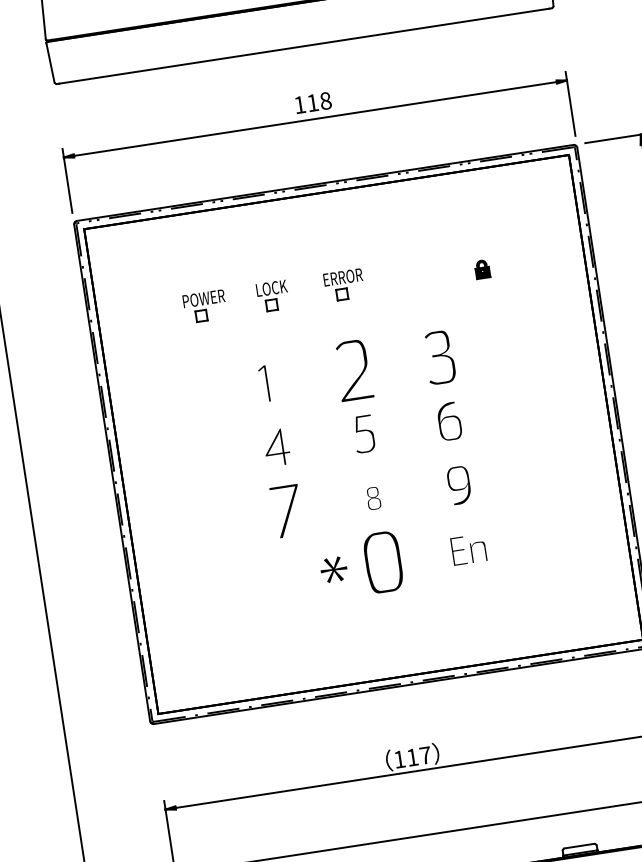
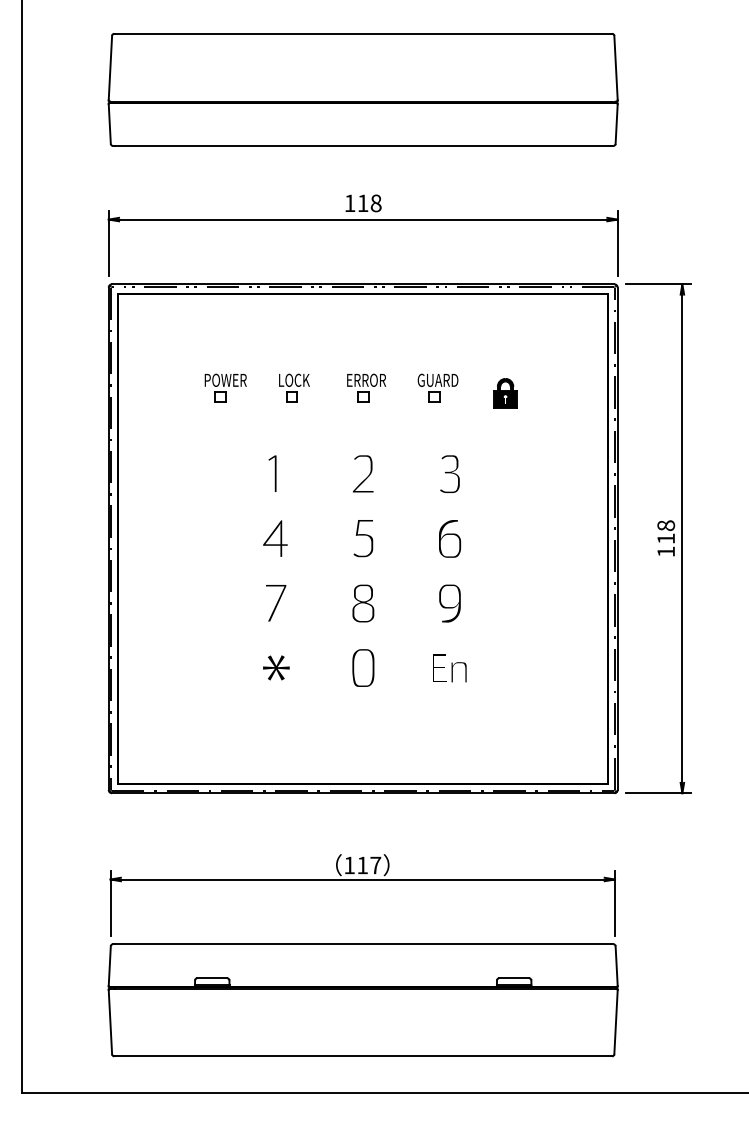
part: (482, 269) -> (505, 393), size x1.67
part: (414, 273) -> (437, 387), added
part: (439, 356) -> (449, 473), size x0.71
part: (354, 369) -> (363, 473), size x0.62
part: (373, 498) -> (363, 603), size x1.67
part: (287, 511) -> (276, 603), size x0.71
part: (383, 561) -> (363, 667), size x0.62
part: (334, 569) -> (276, 667), moved

